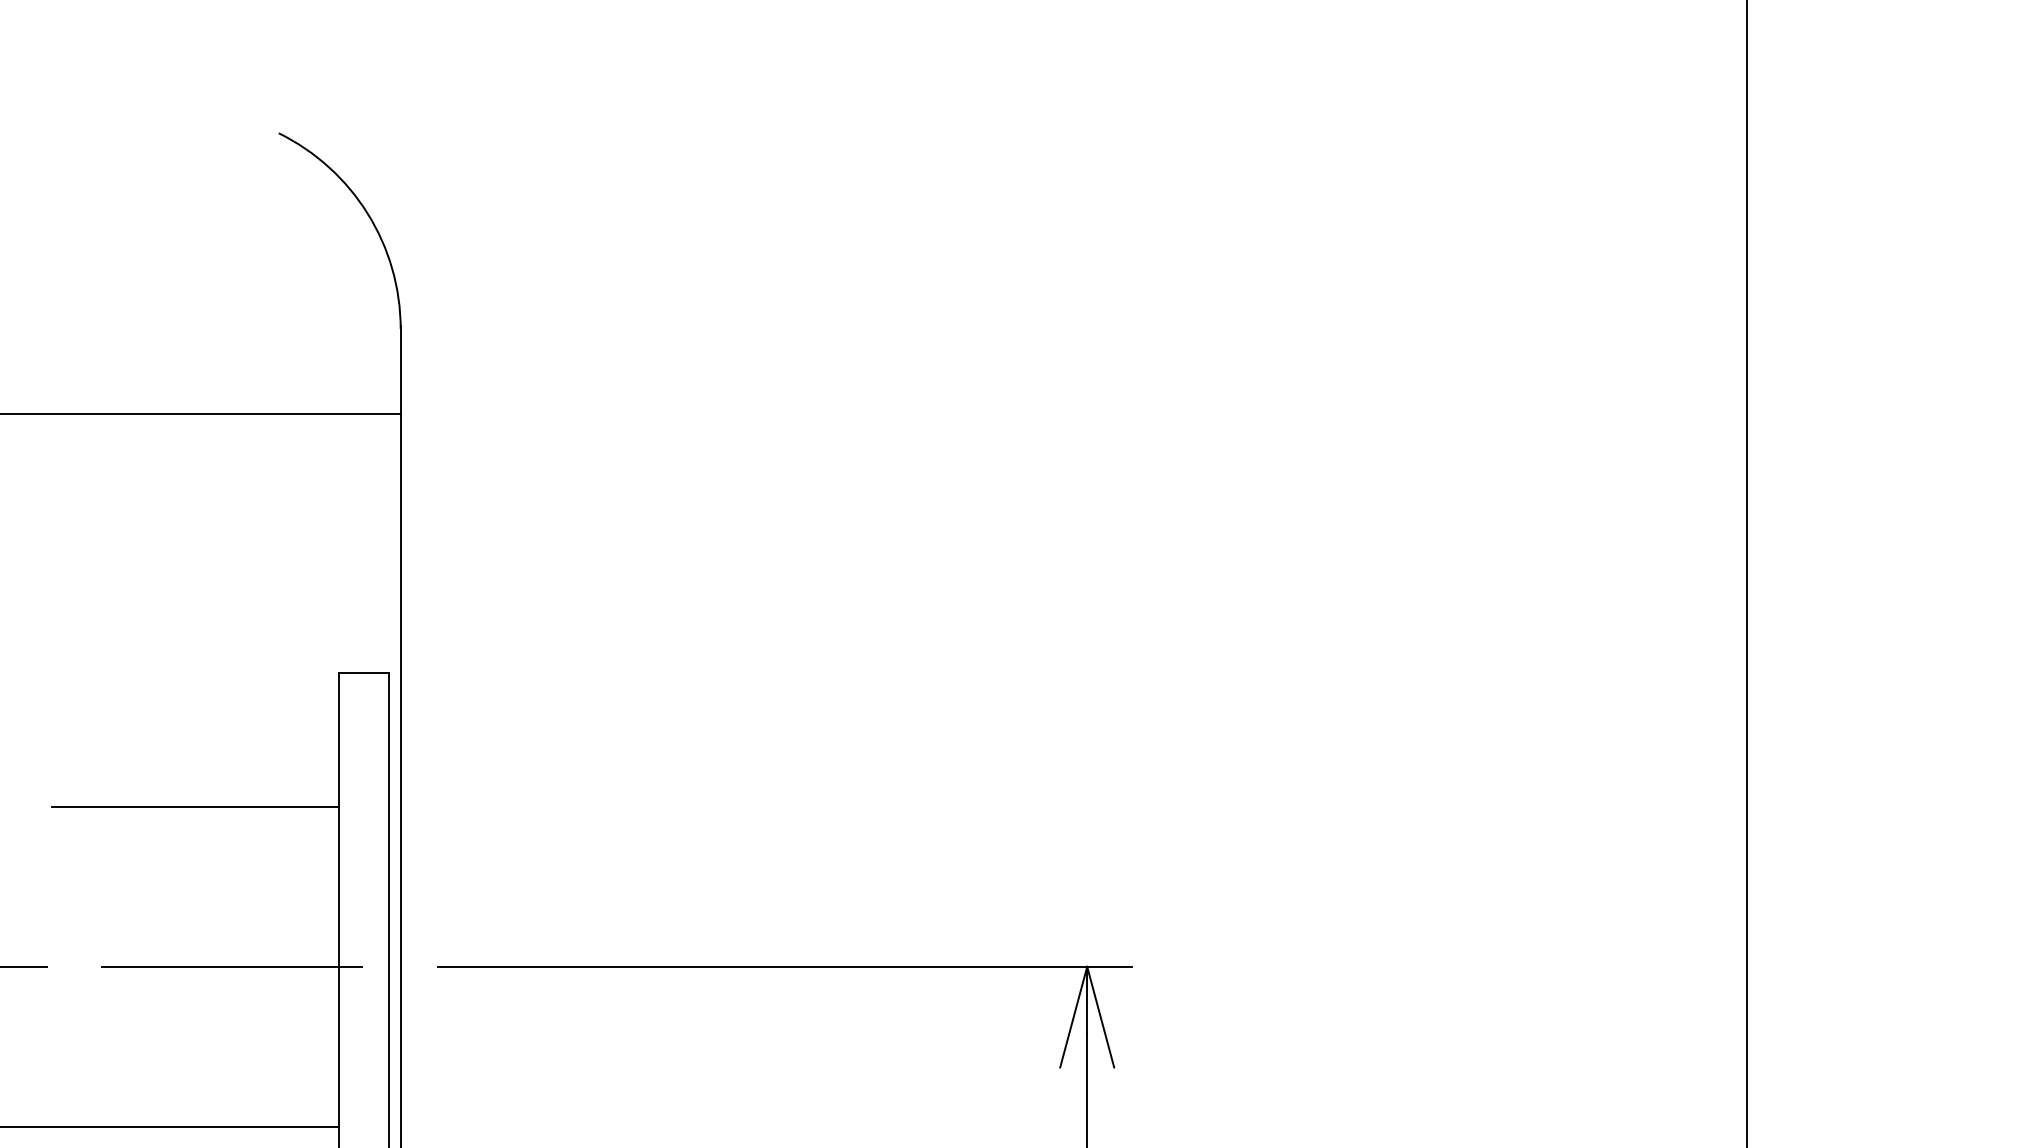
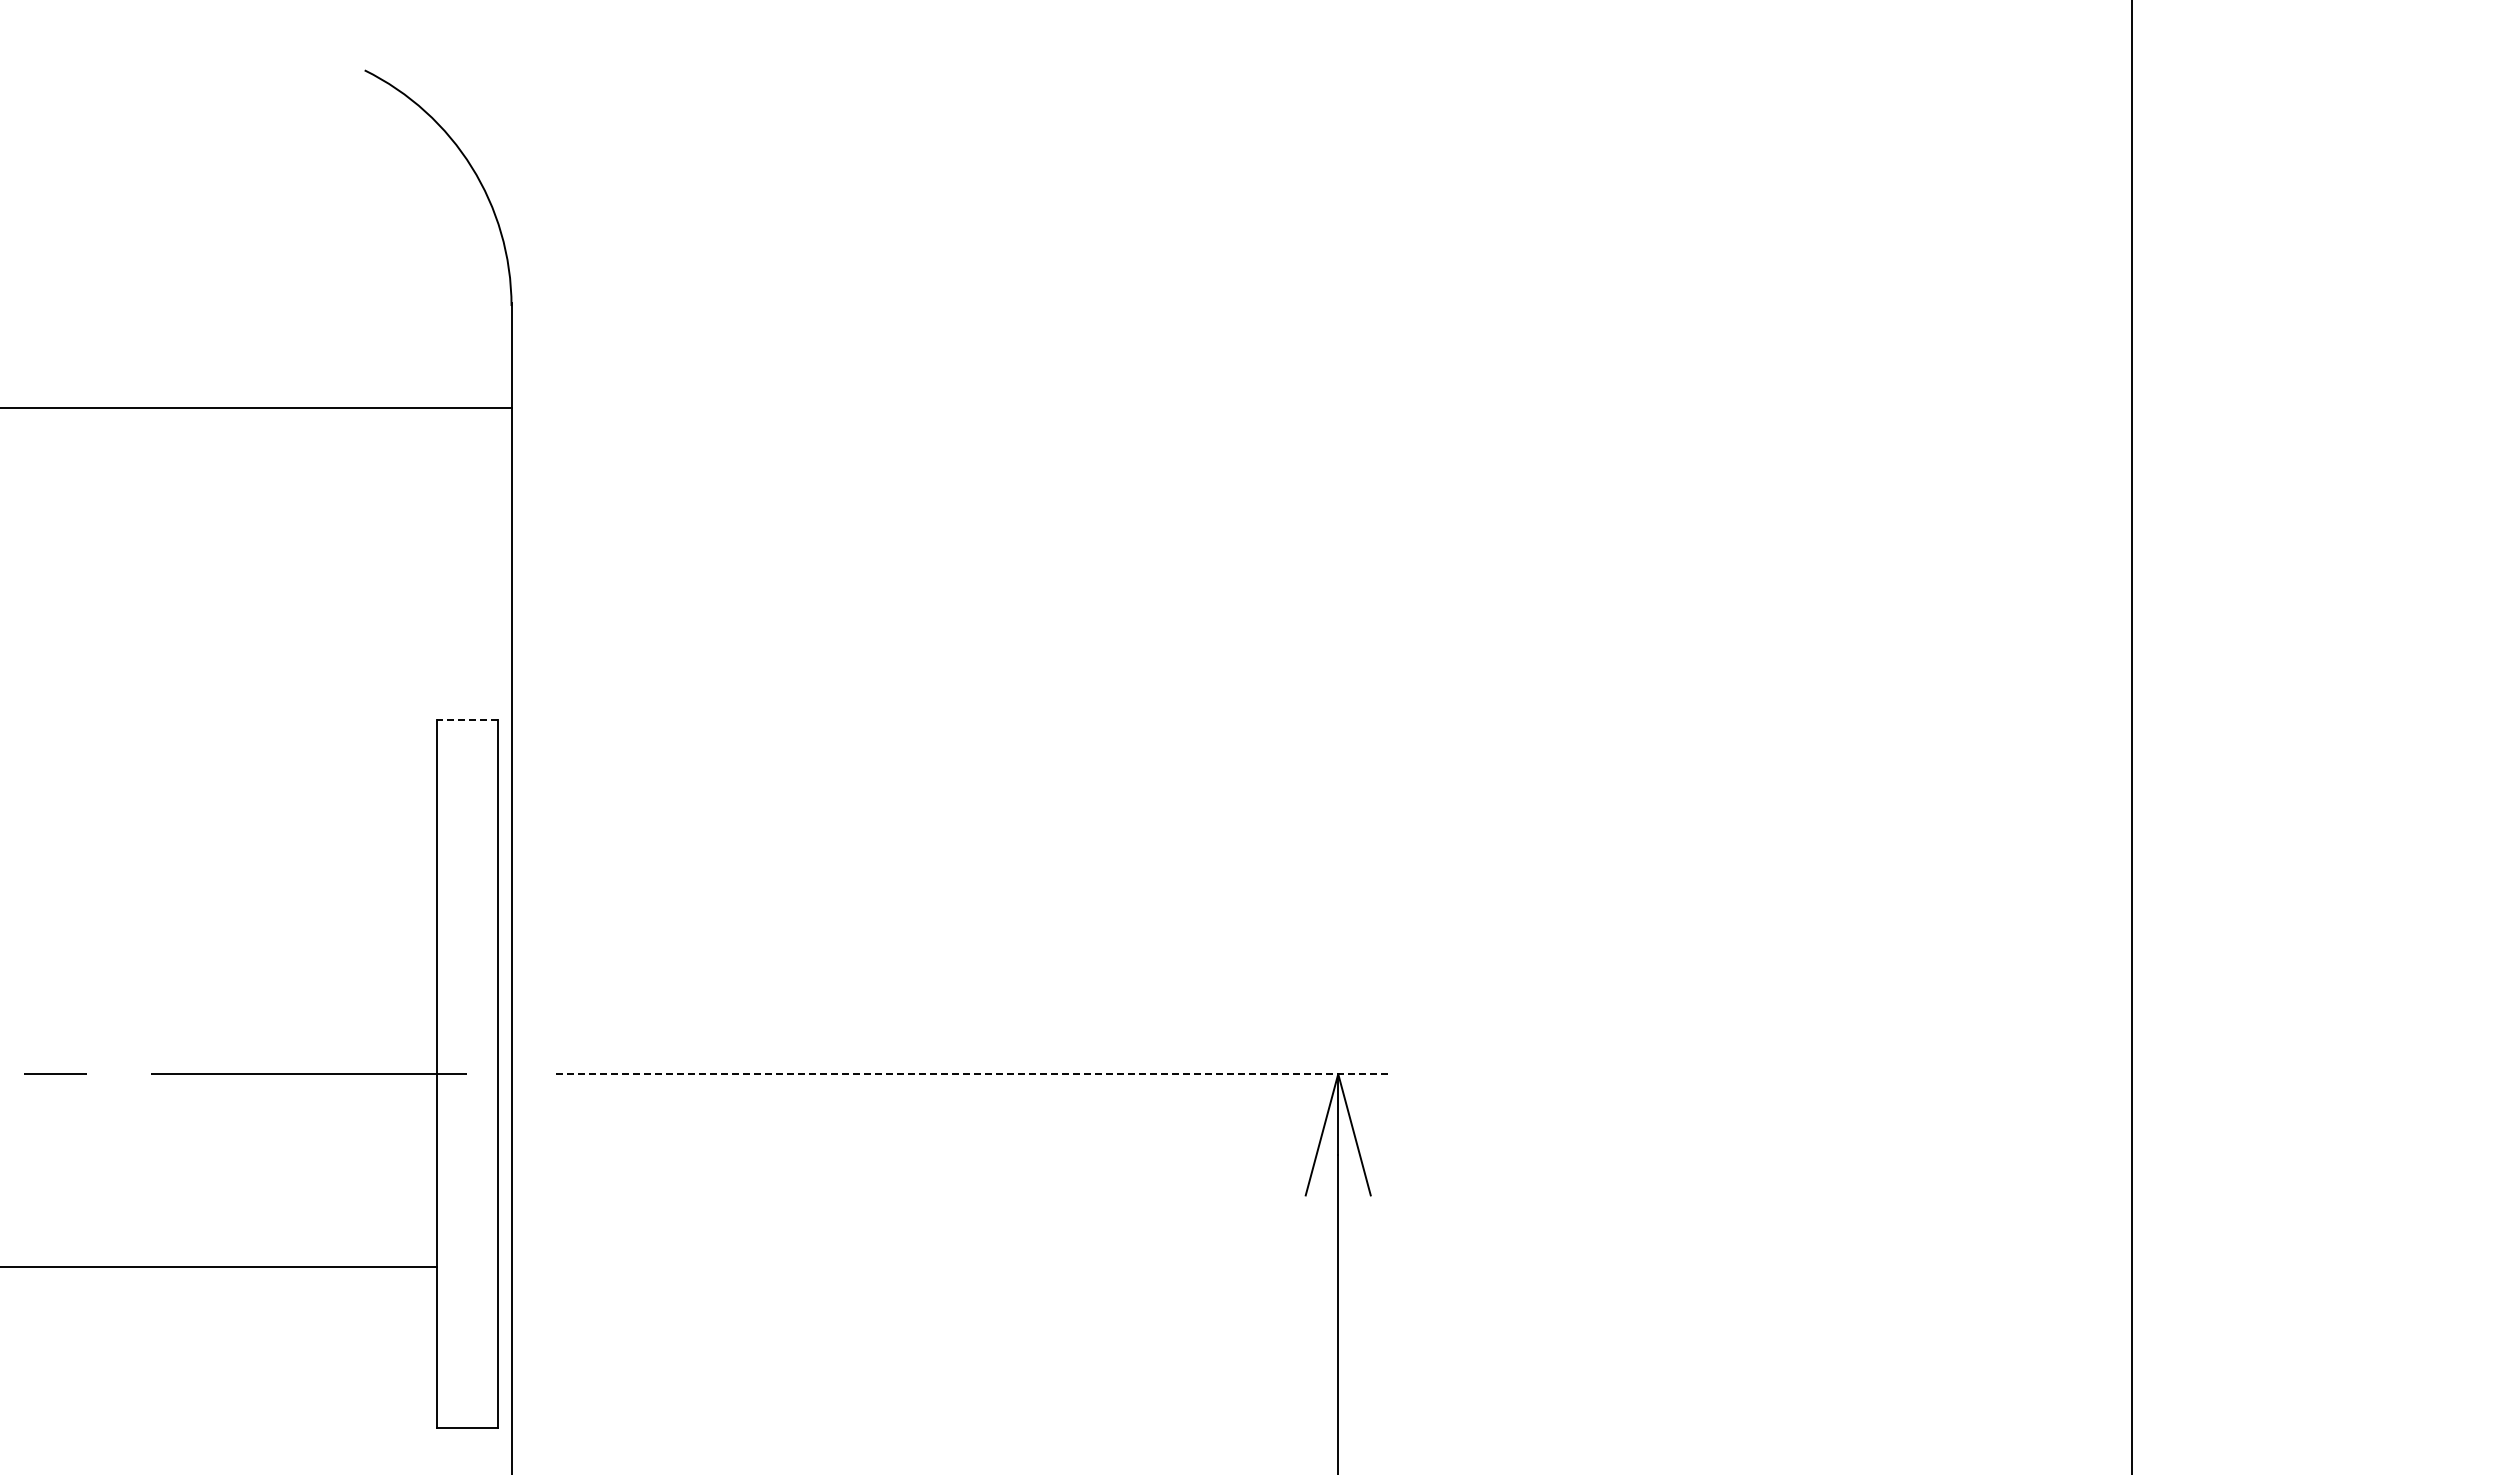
line: (363, 673) -> (466, 720), solid -> dashed
line: (195, 806) -> (264, 881), removed
line: (785, 967) -> (974, 1074), solid -> dashed

